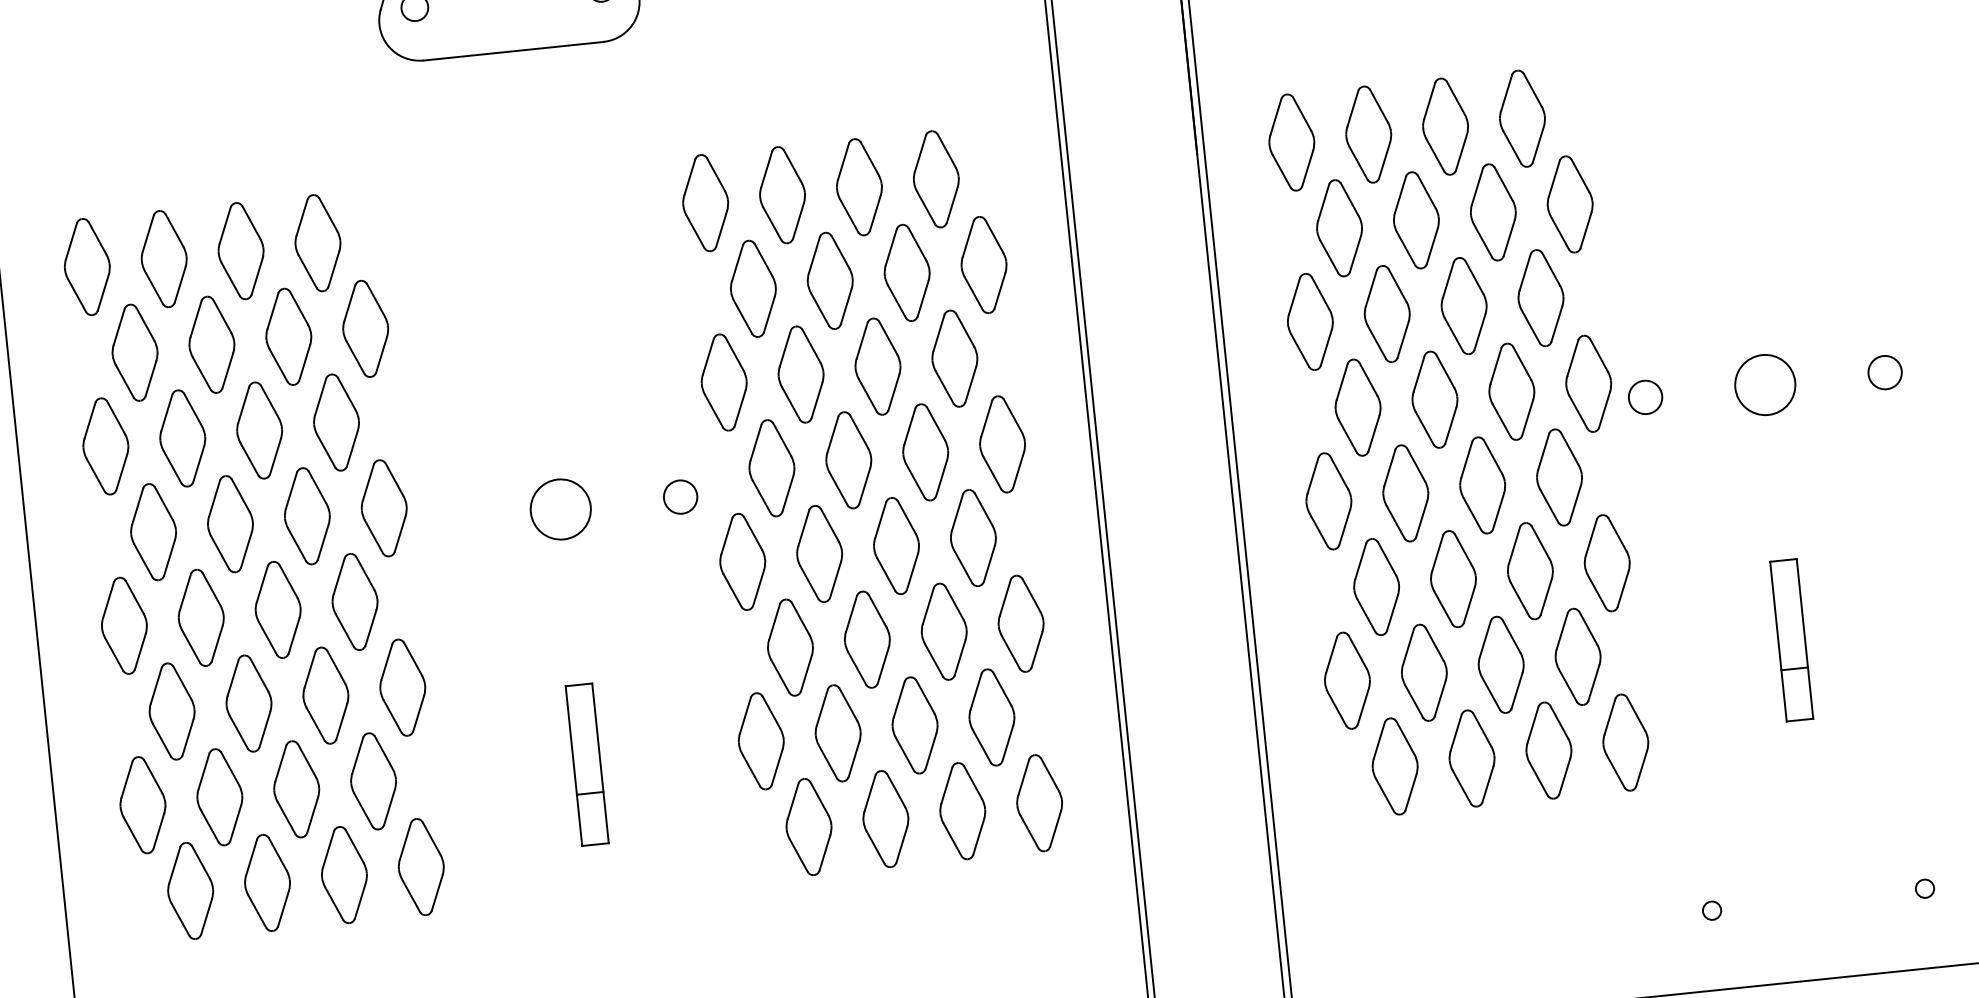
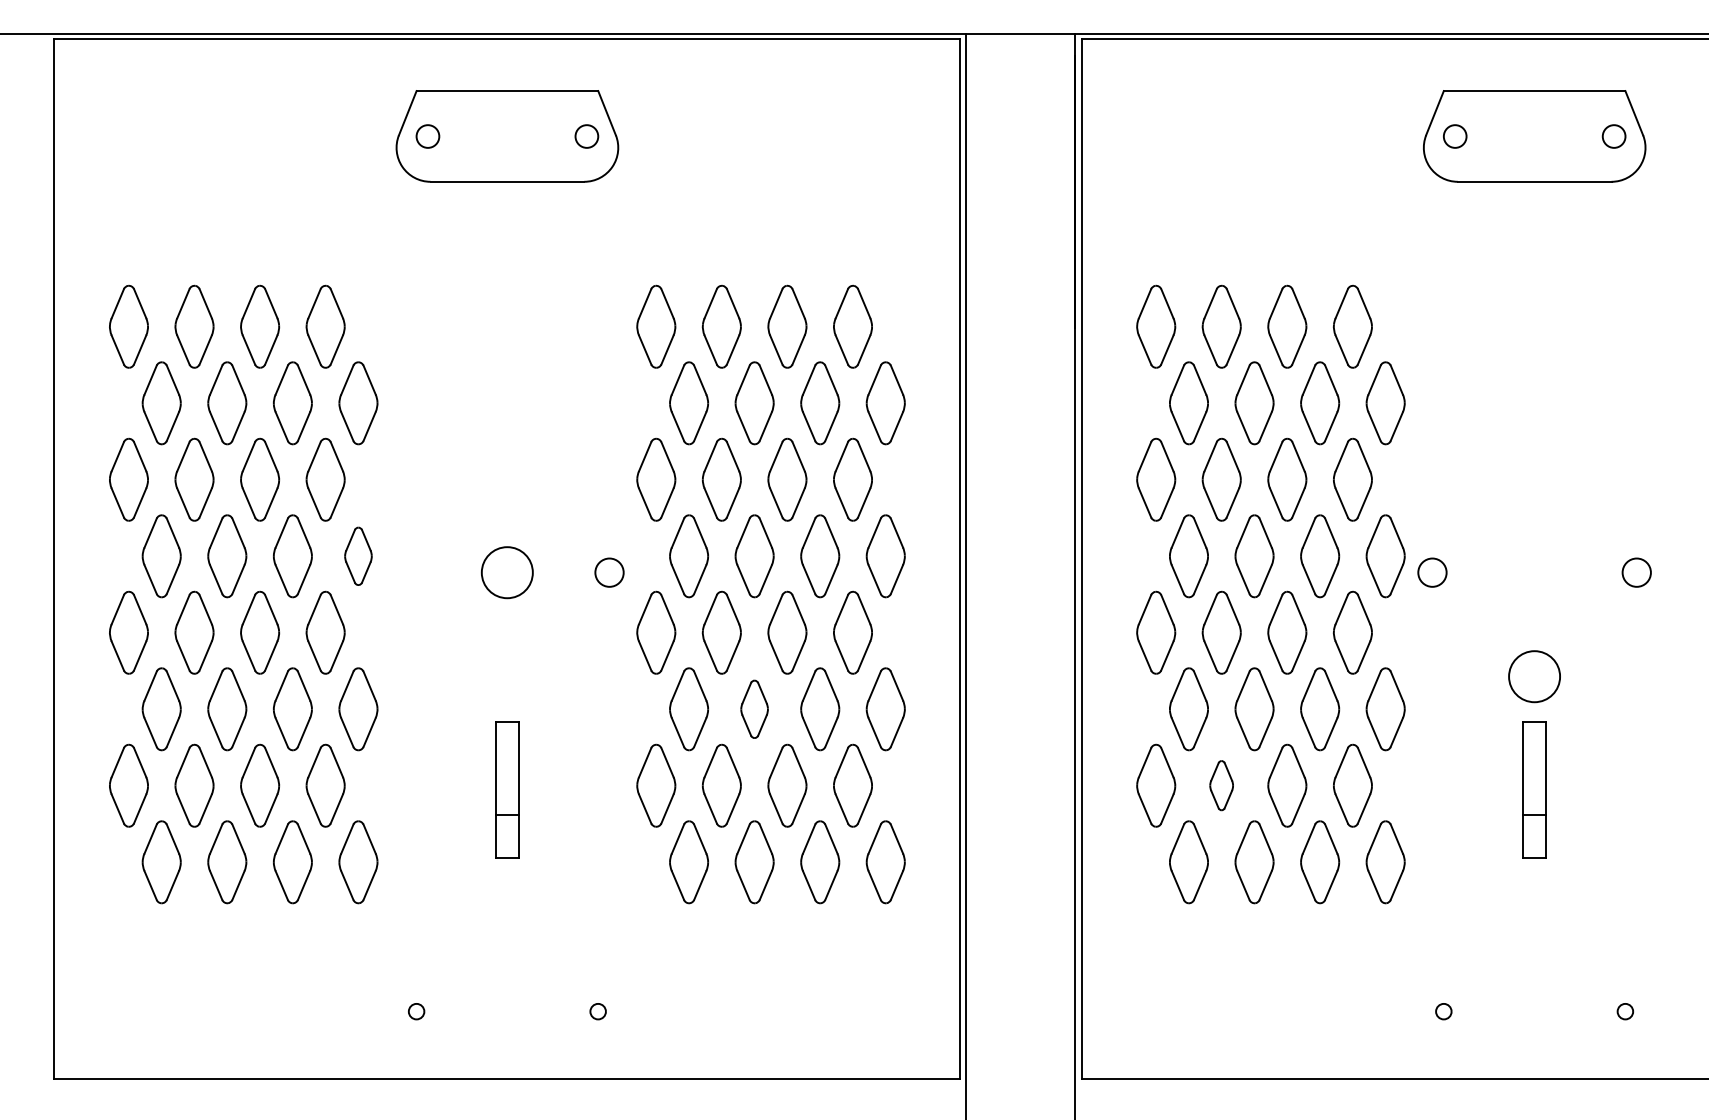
circle: (1765, 384) -> (1534, 676), moved
part: (384, 508) -> (358, 556), size x0.7
part: (867, 639) -> (754, 709), size x0.7
part: (1423, 672) -> (1221, 785), size x0.6

